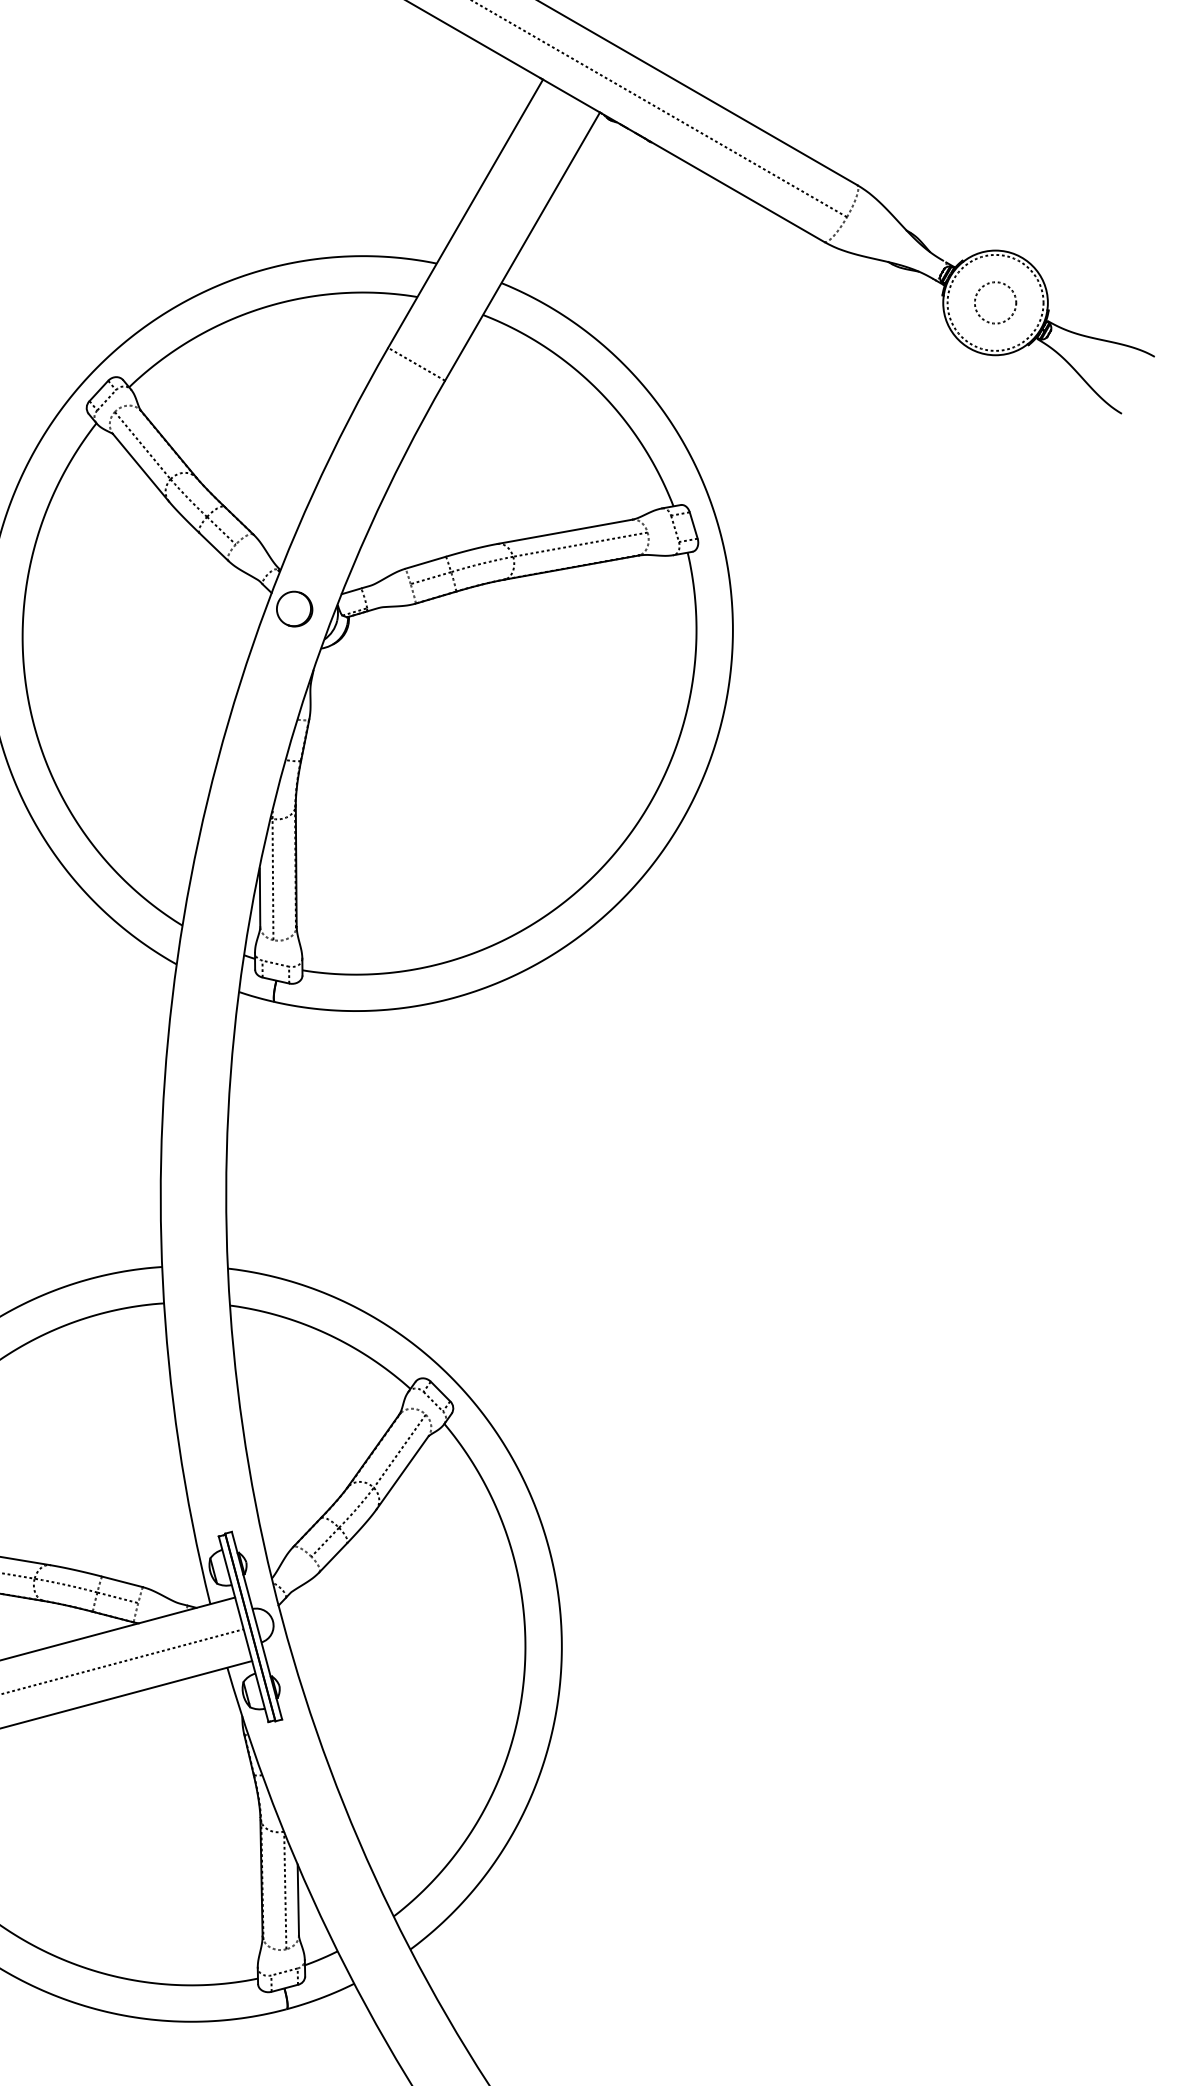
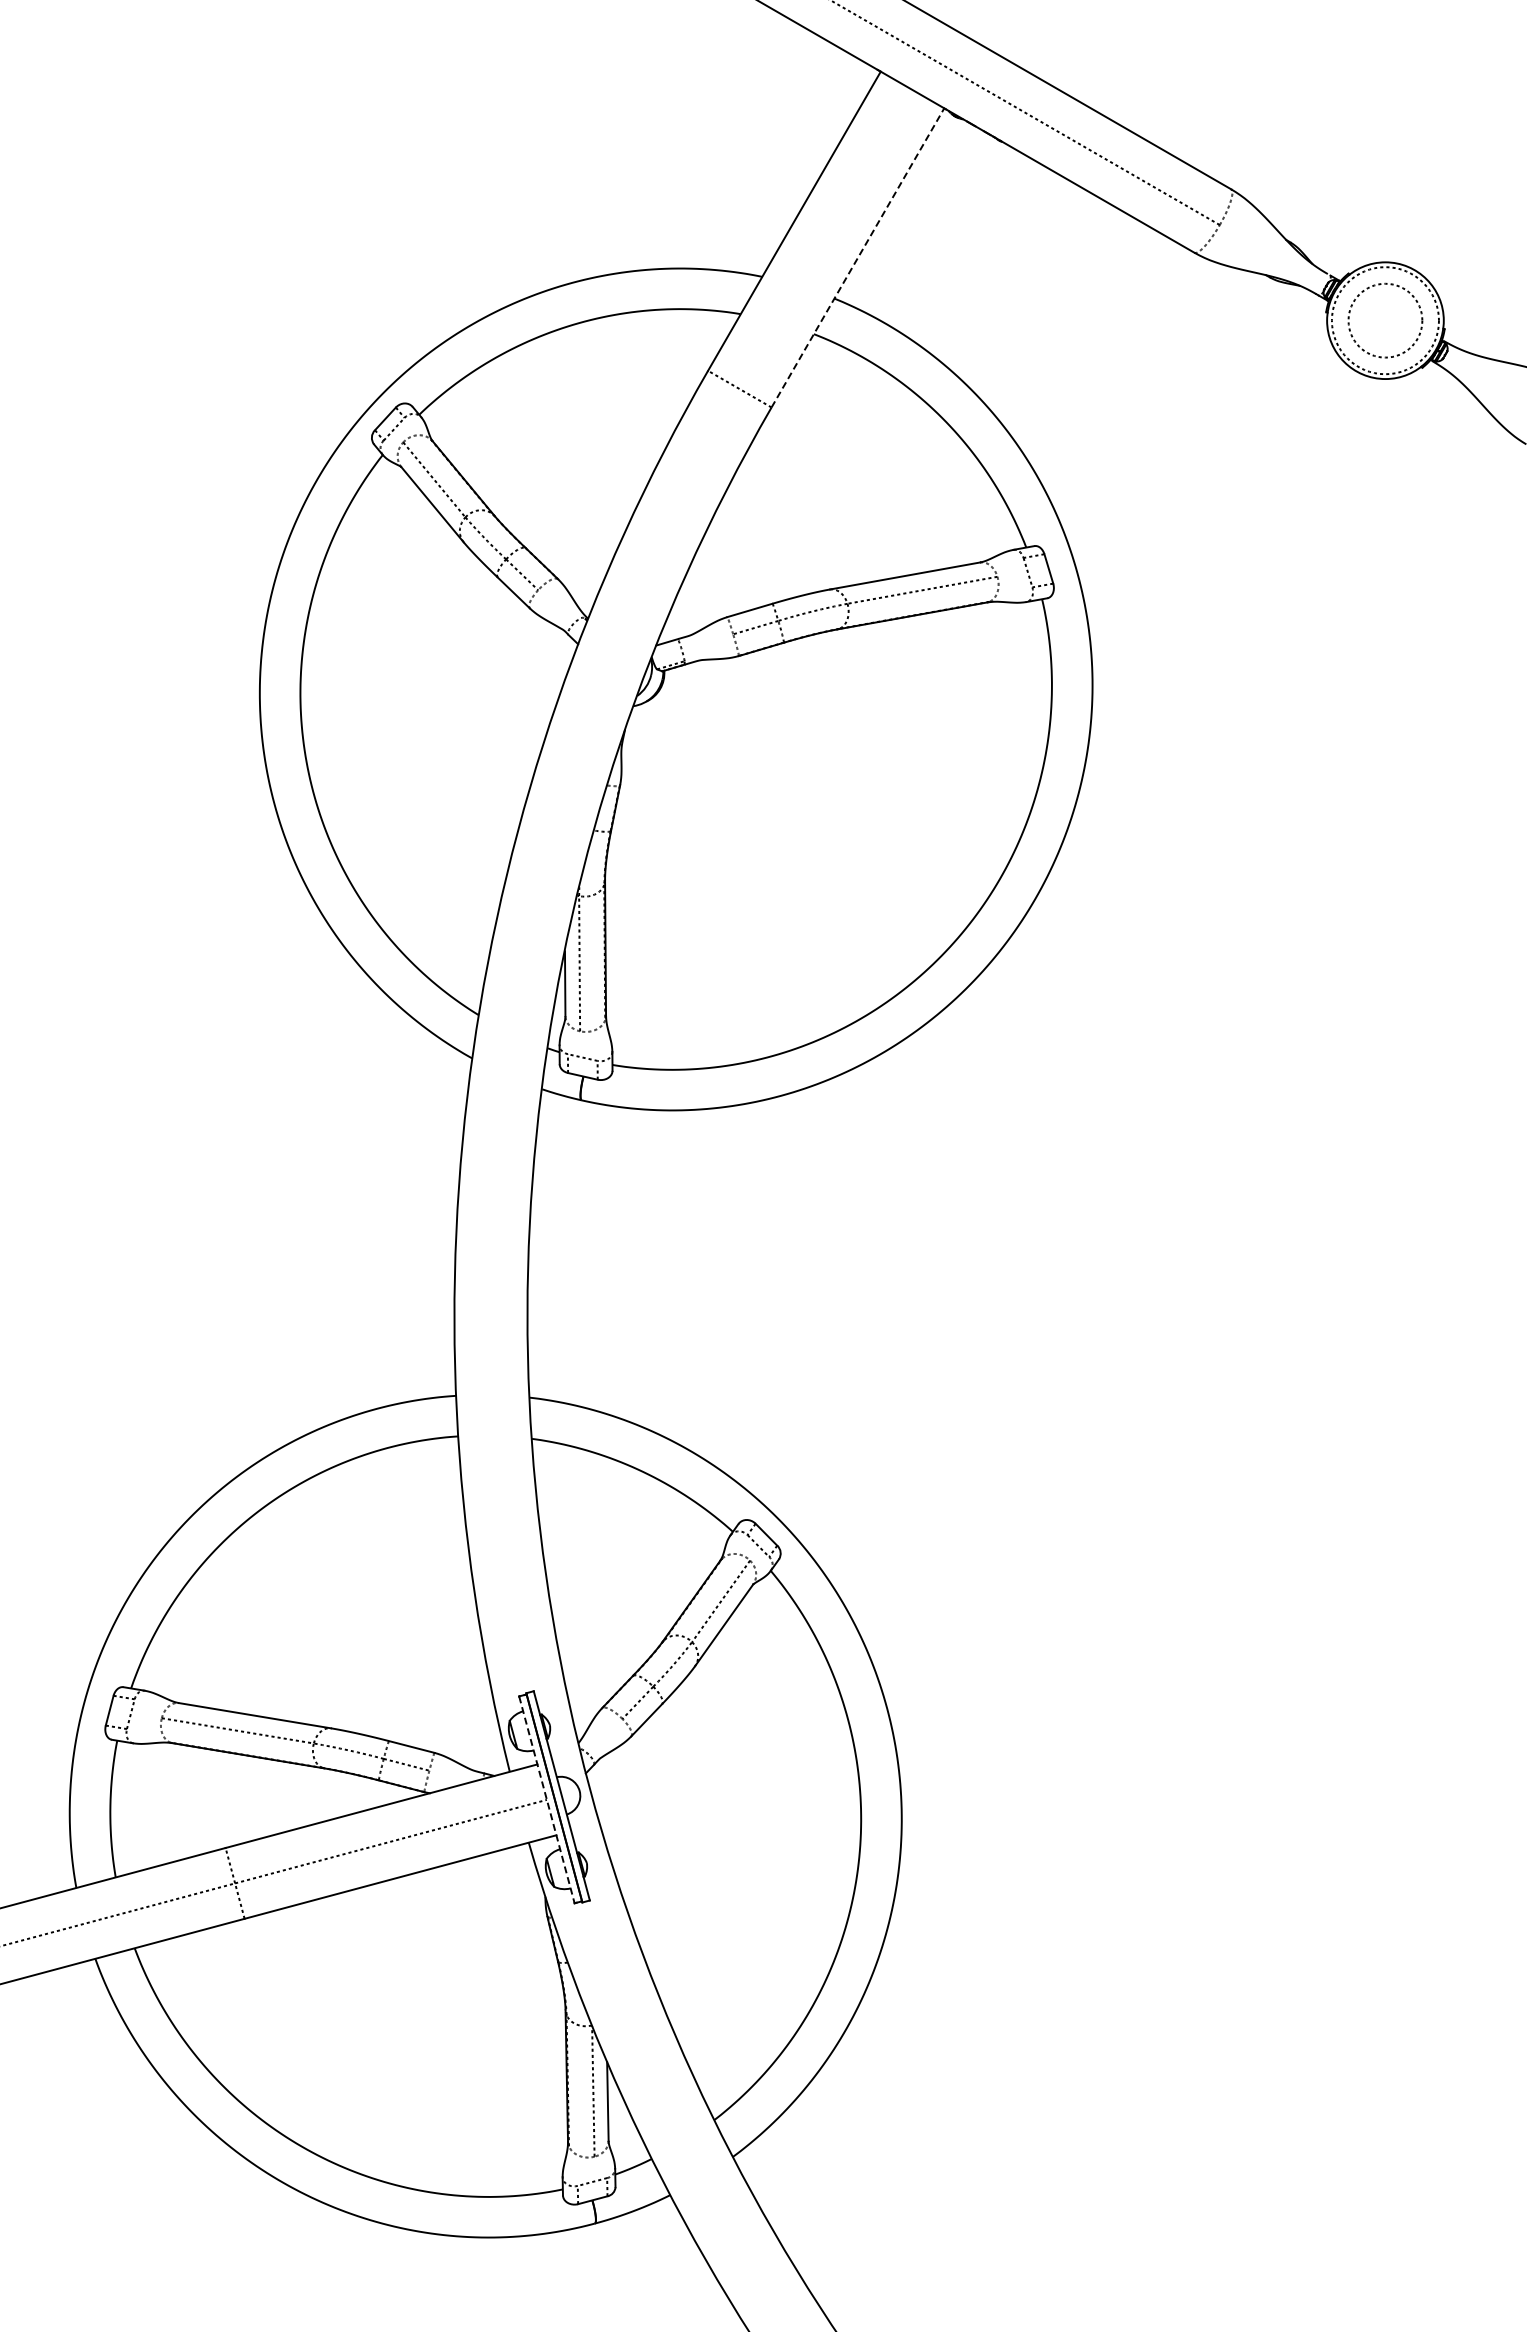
line: (522, 246) -> (857, 257), solid -> dashed
circle: (995, 302) -> (1385, 320), size x1.6
part: (294, 608) -> (603, 661), removed
line: (243, 1628) -> (546, 1799), solid -> dashed

